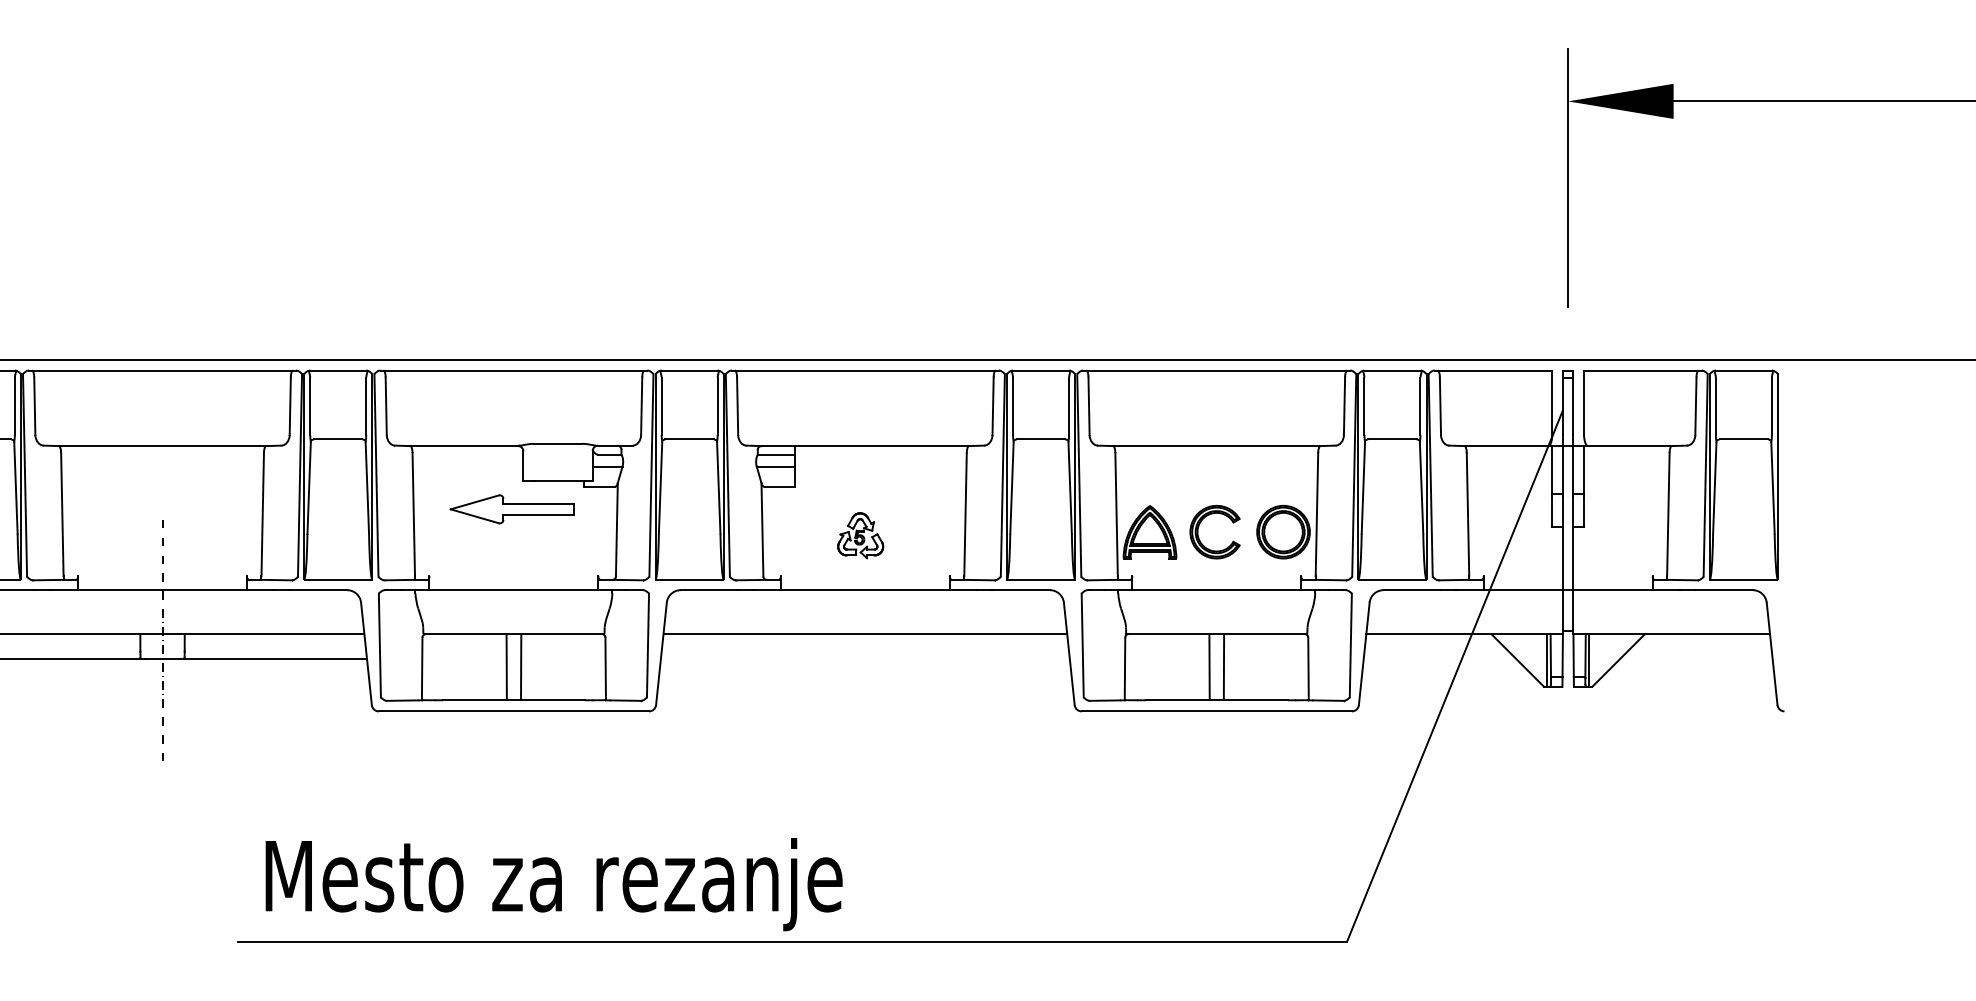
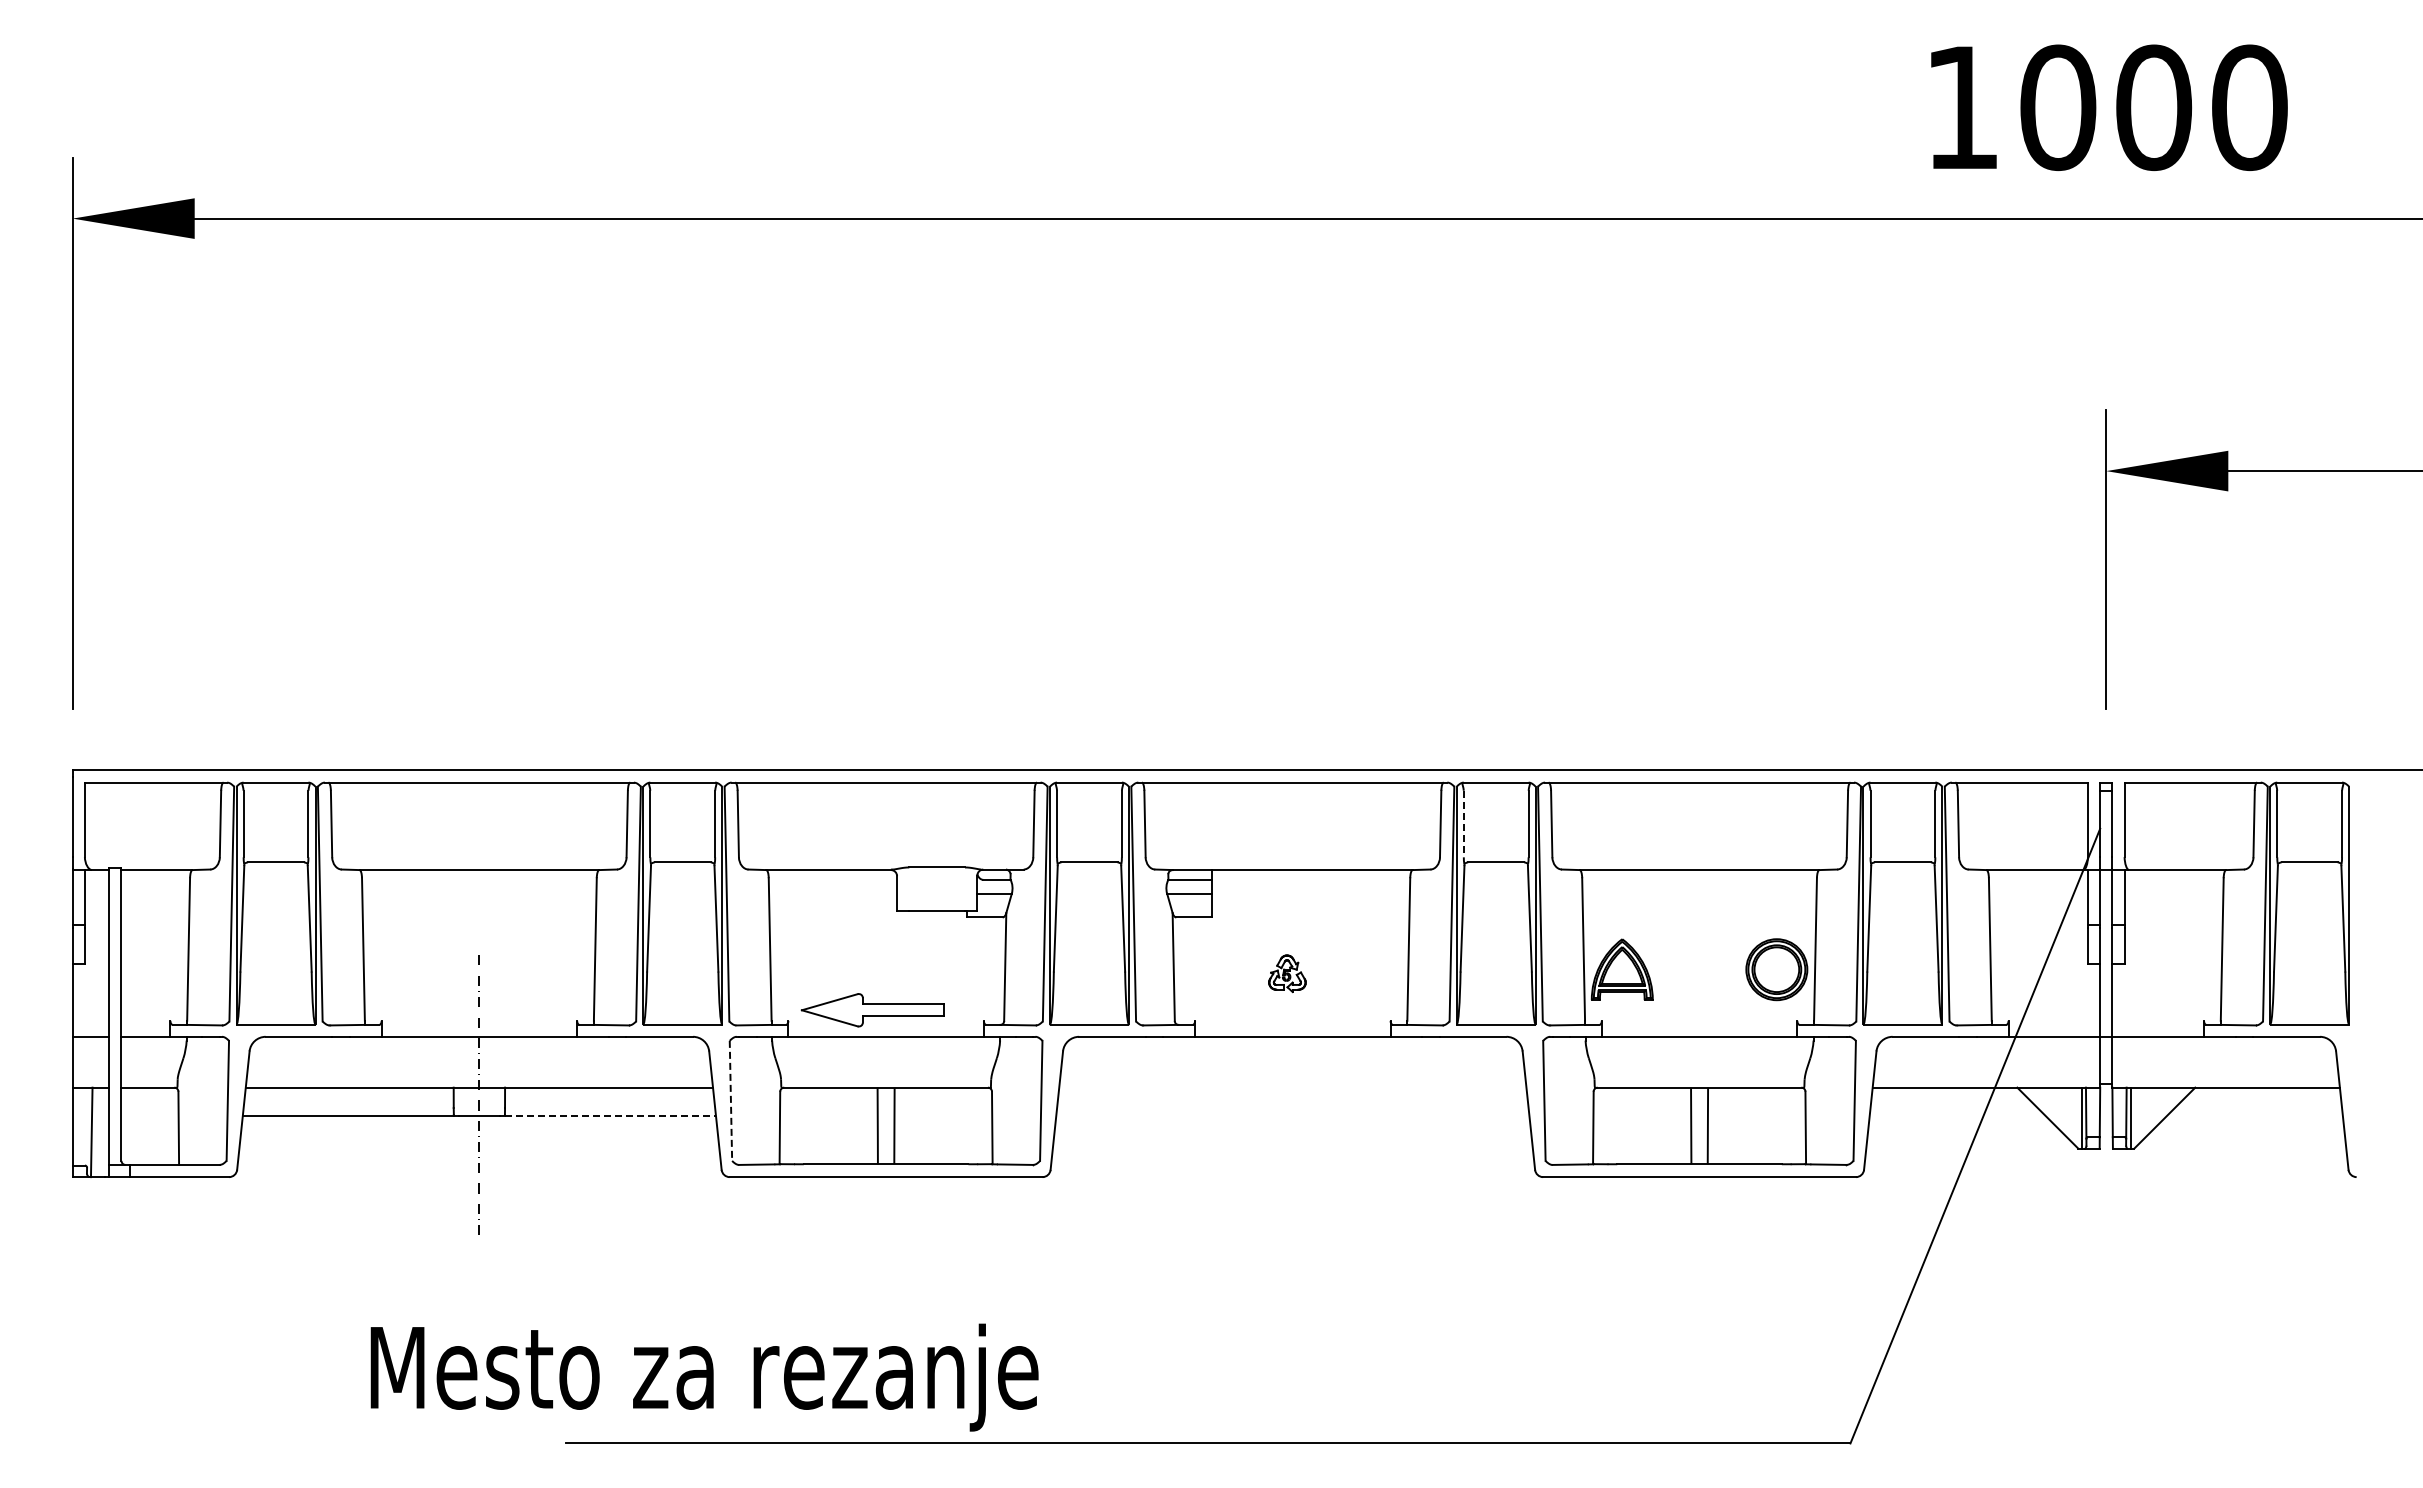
line: (1012, 406) -> (1463, 824), solid -> dashed
part: (511, 509) -> (872, 1010), moved
part: (1199, 526) -> (1679, 963), removed
part: (860, 535) -> (1287, 973), size x0.7
line: (865, 633) -> (1292, 1087), removed
line: (379, 646) -> (730, 1101), solid -> dashed
line: (275, 659) -> (610, 1116), solid -> dashed
text: (554, 884) -> (704, 1377), moved

